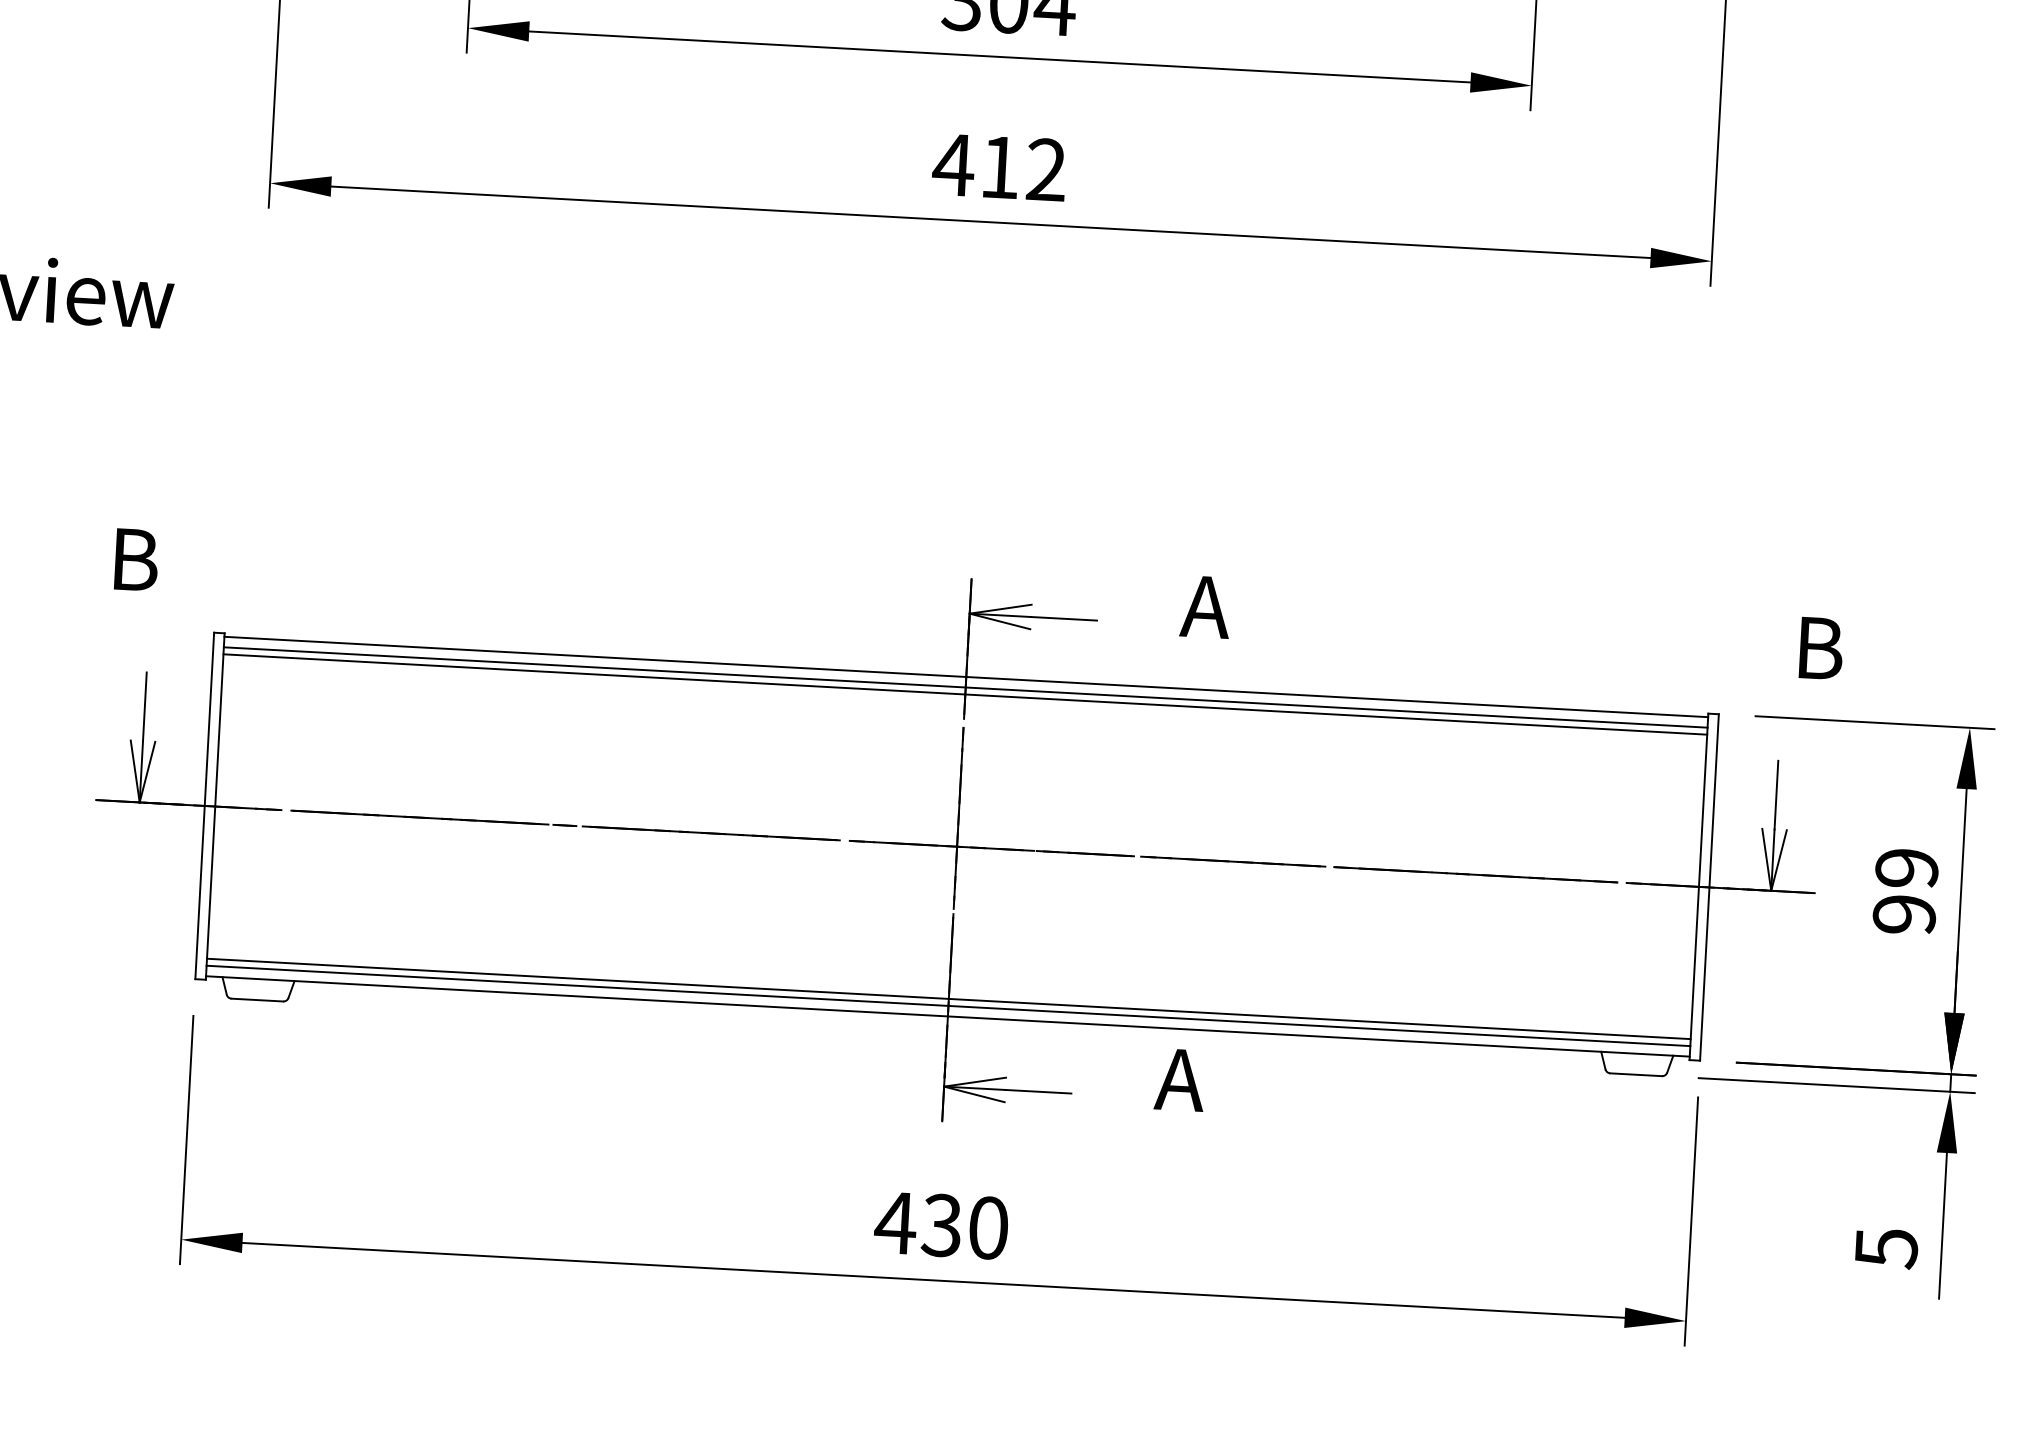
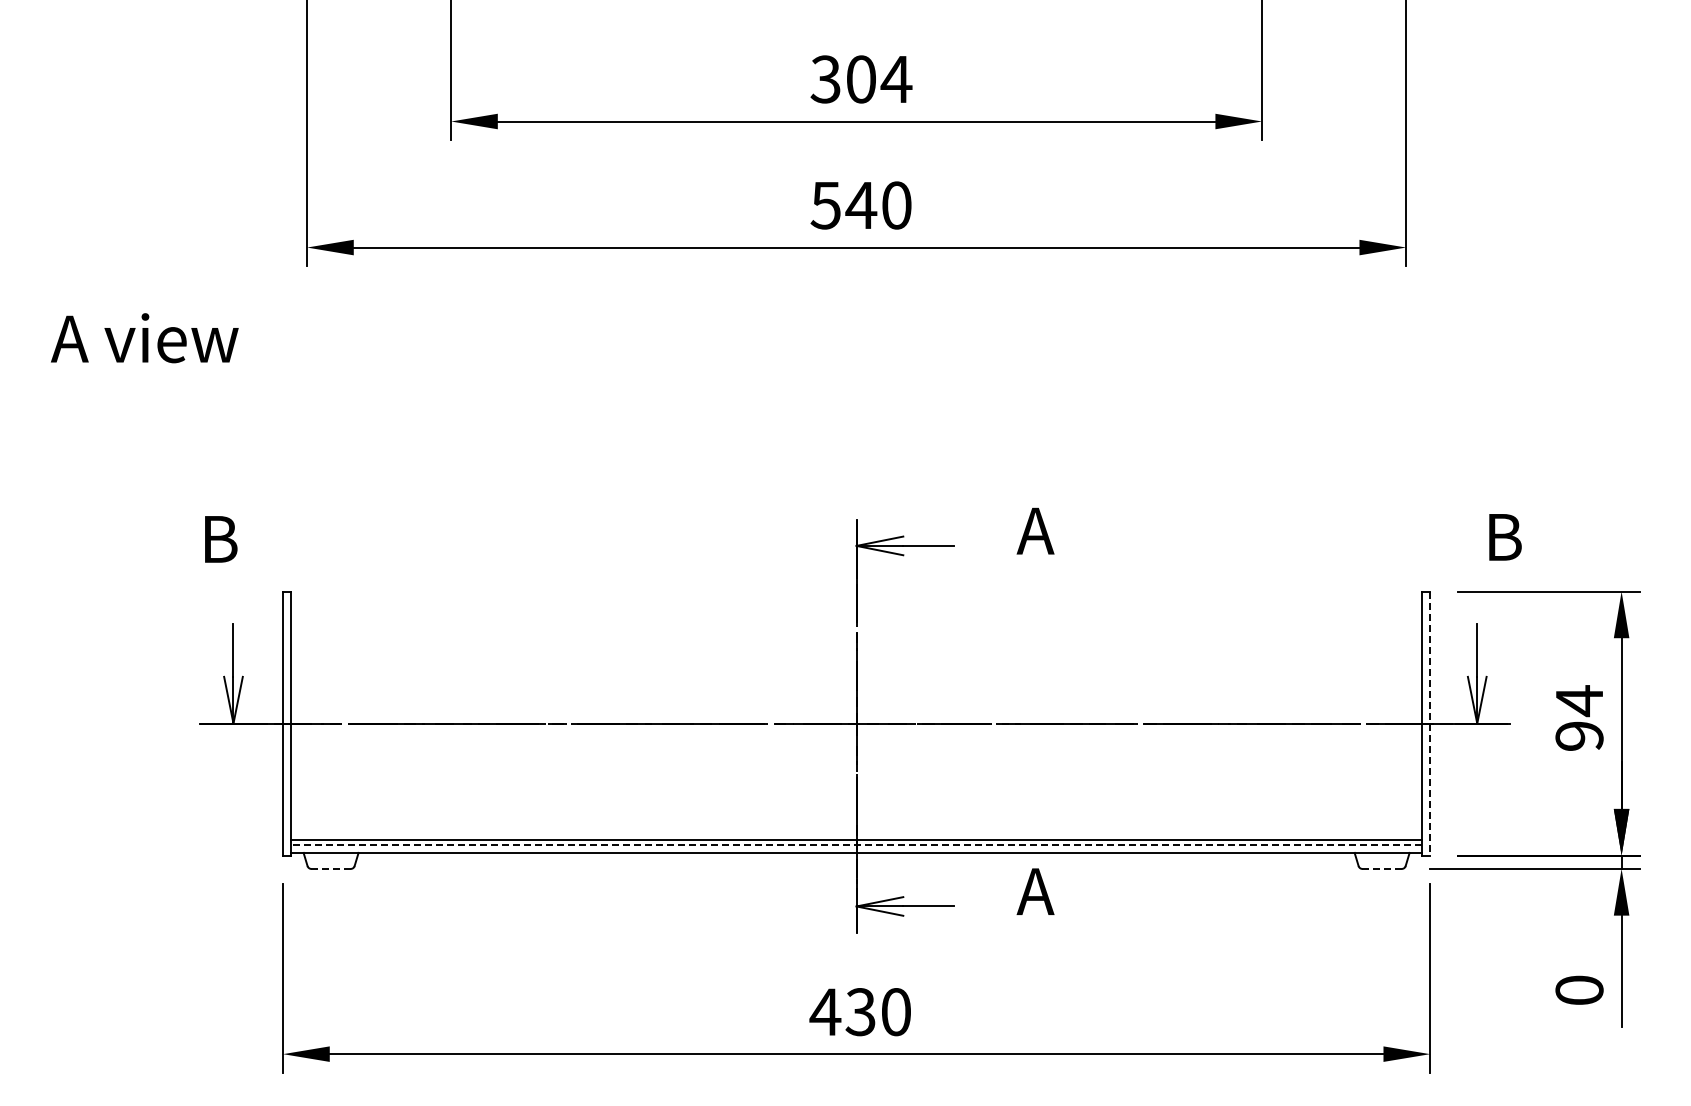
text: (998, 167) -> (860, 205), 412 -> 540
line: (966, 677) -> (856, 594), removed
line: (965, 687) -> (856, 602), removed
line: (965, 694) -> (856, 607), removed
text: (1906, 869) -> (1579, 701), 99 -> 94
line: (1709, 888) -> (1430, 724), solid -> dashed
line: (257, 999) -> (331, 868), solid -> dashed
line: (948, 1005) -> (856, 844), solid -> dashed
line: (1636, 1074) -> (1382, 868), solid -> dashed
text: (1886, 1248) -> (1579, 990), 5 -> 0

